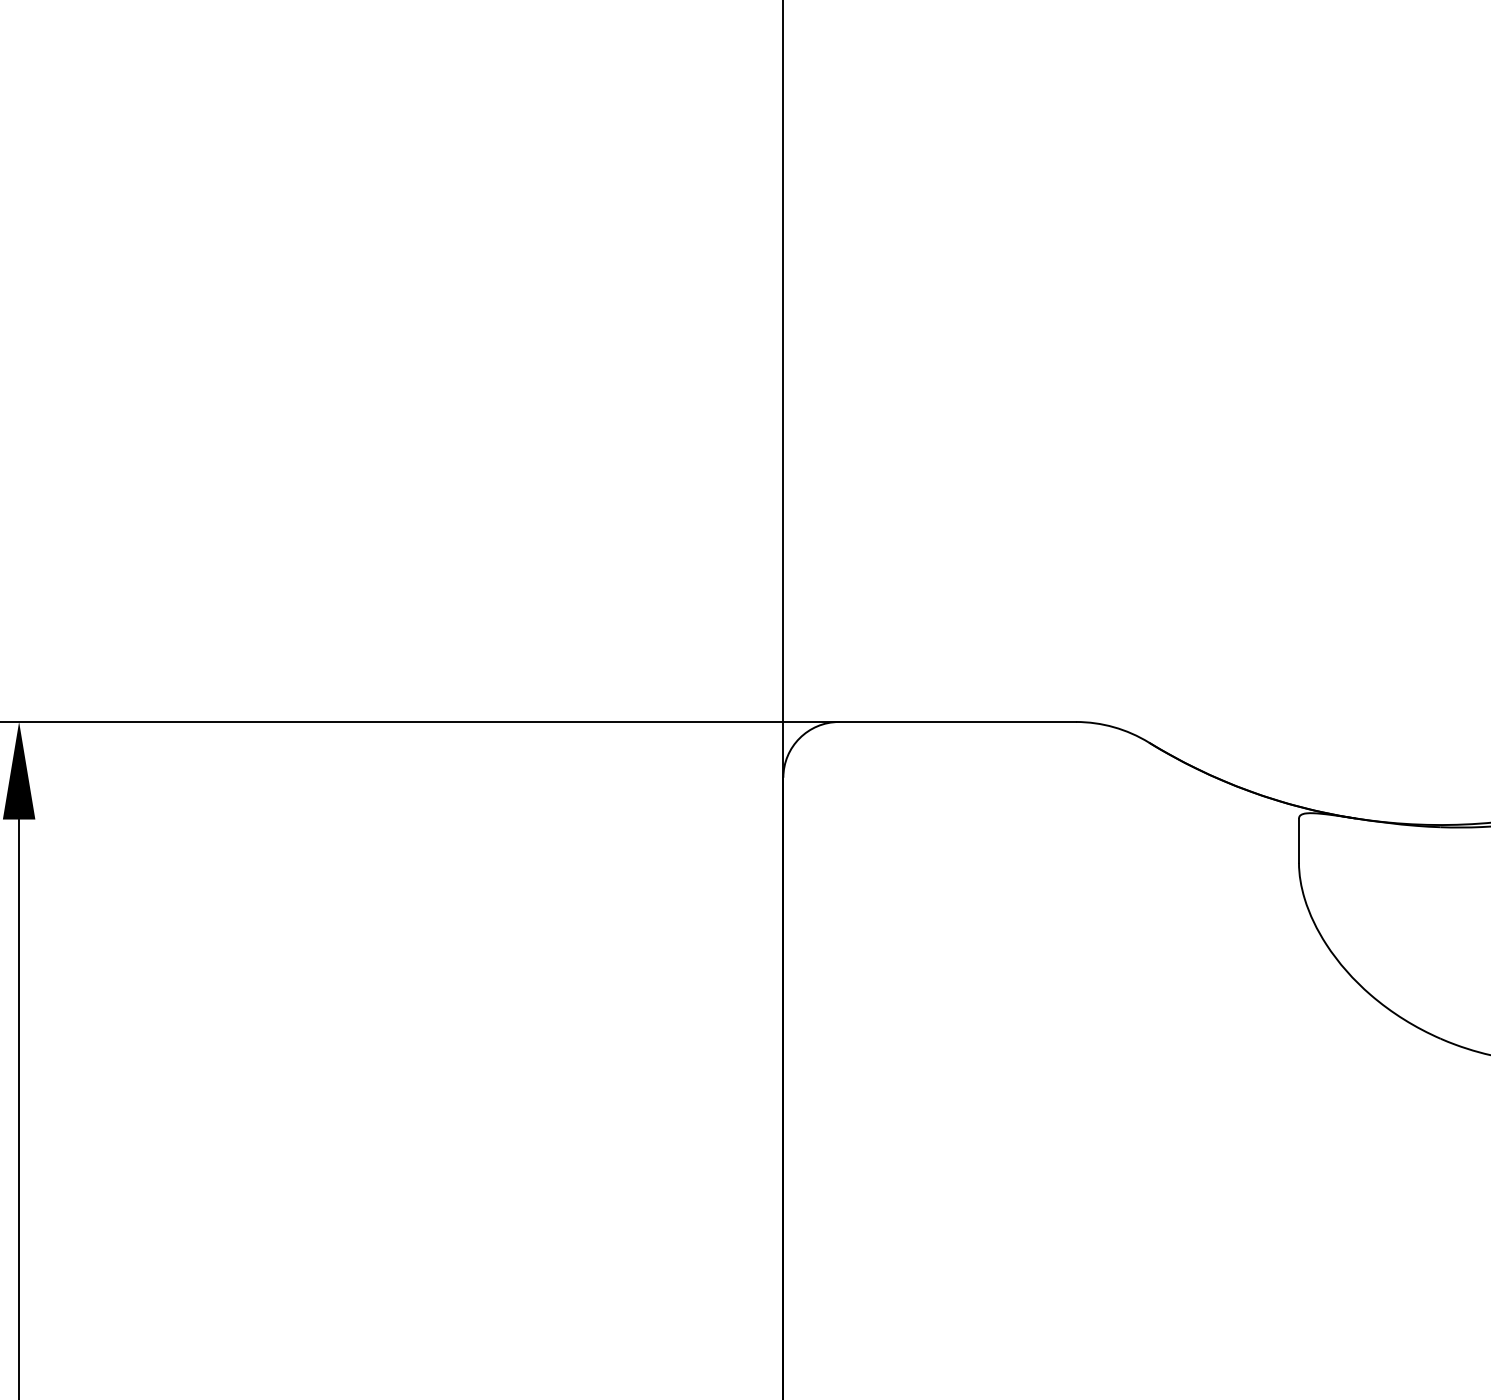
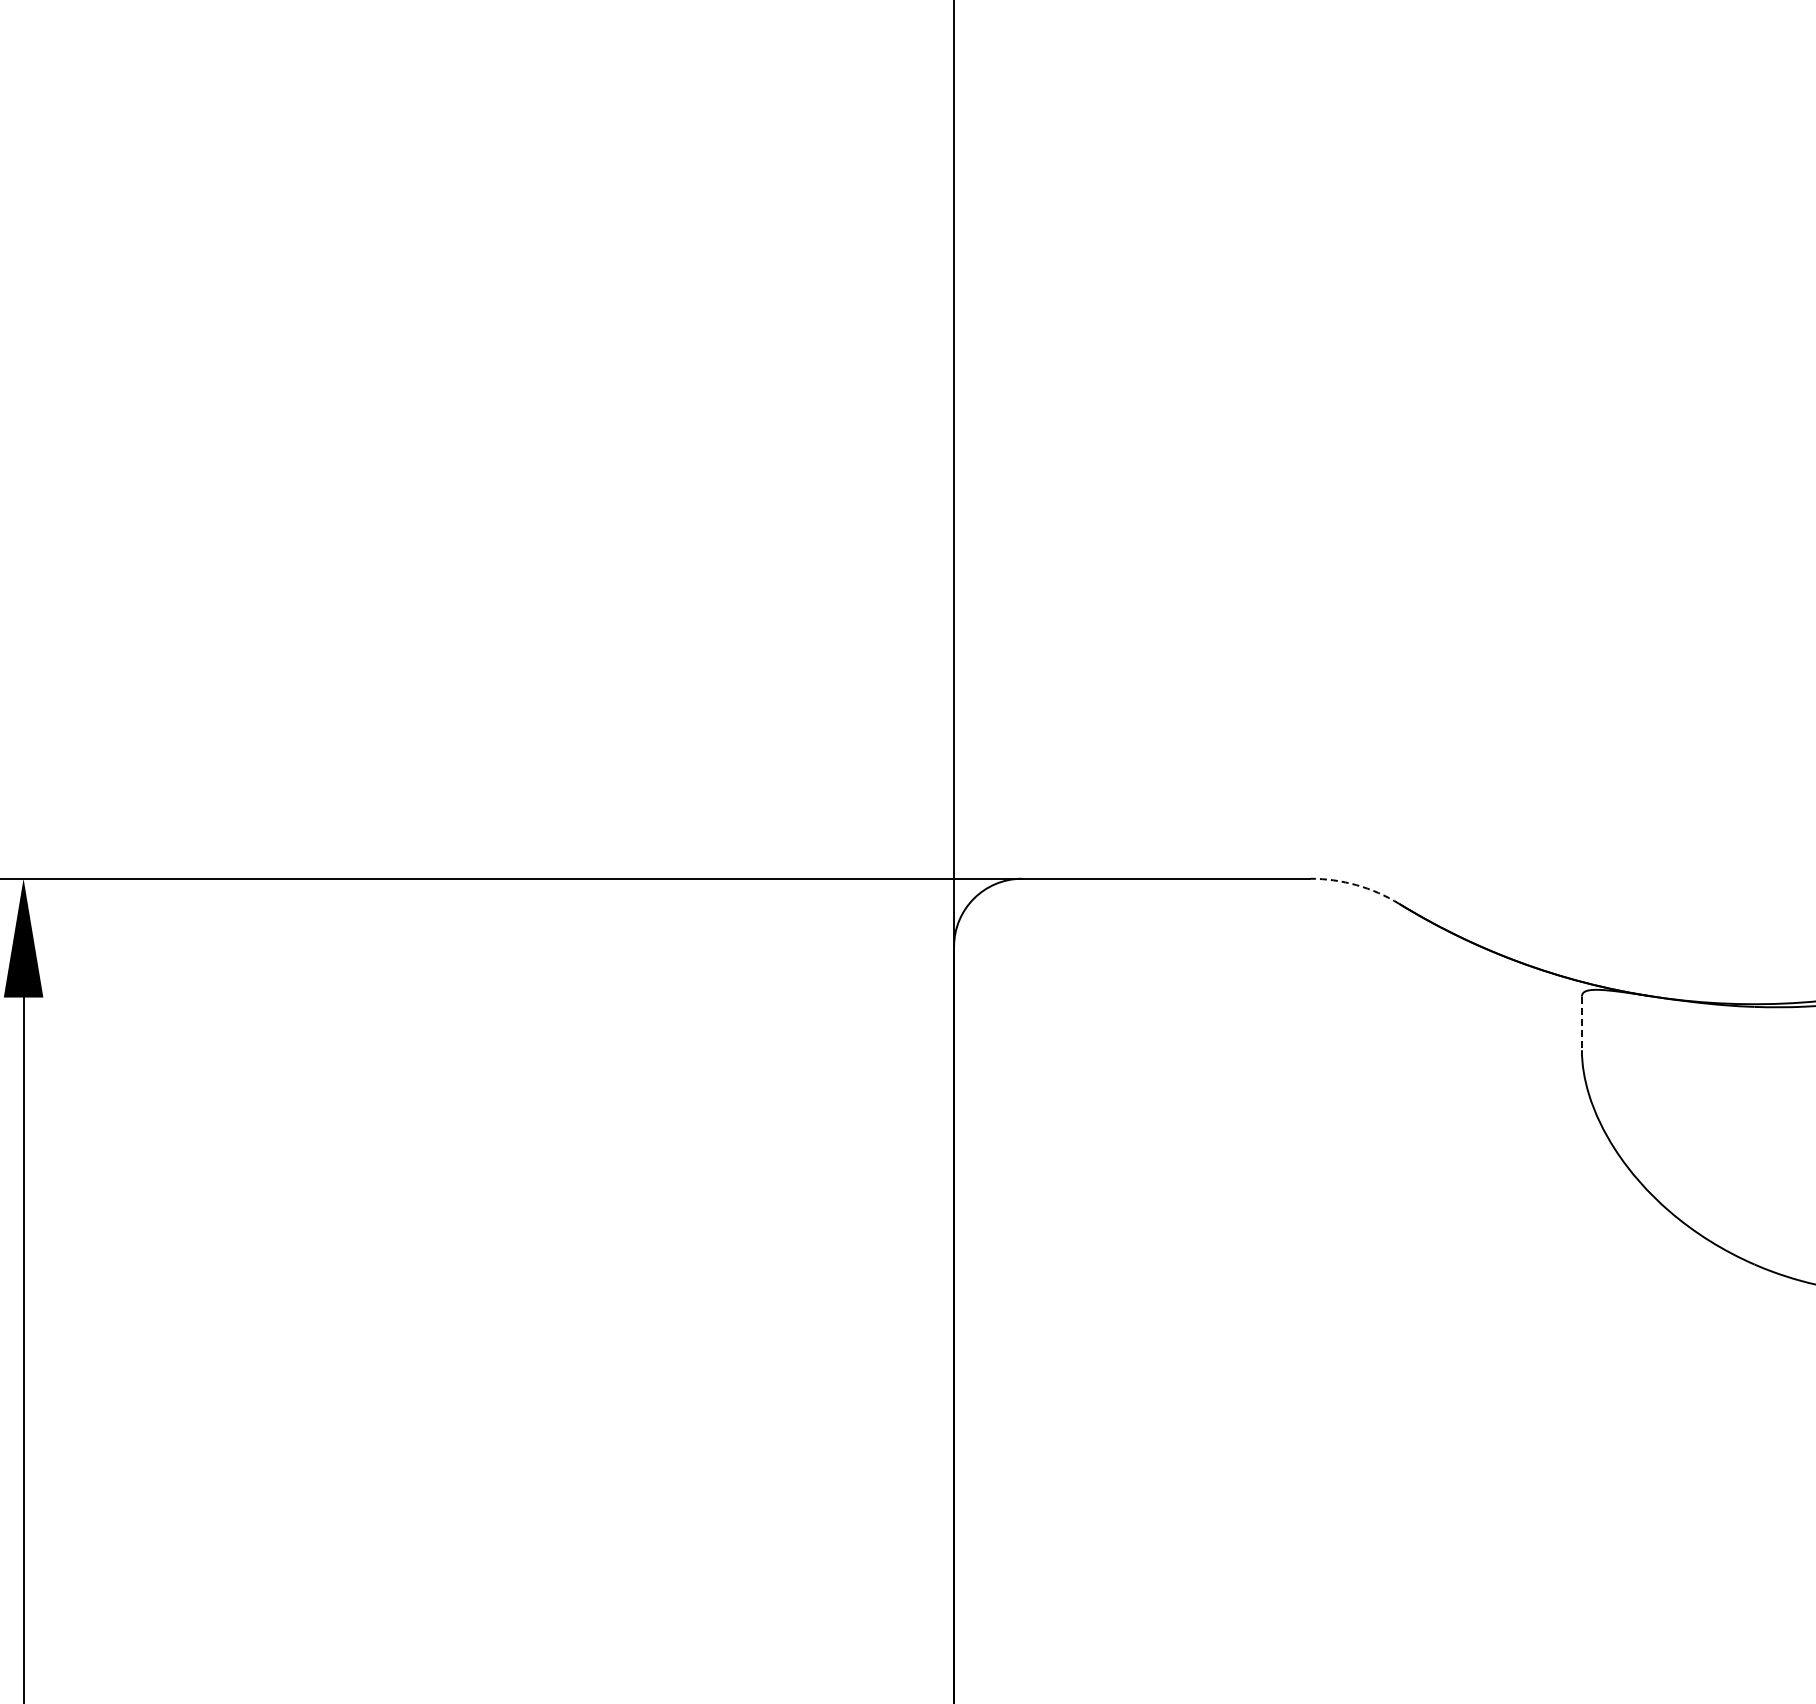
arc: (1113, 727) -> (1356, 885), solid -> dashed
line: (1298, 840) -> (1581, 1023), solid -> dashed

